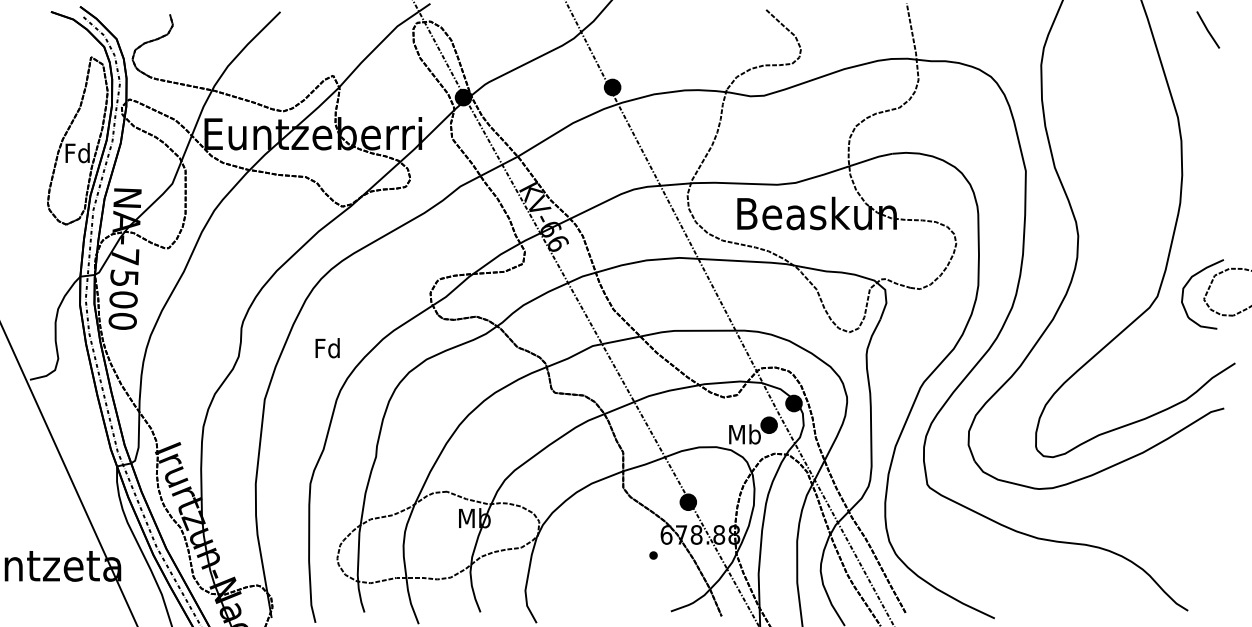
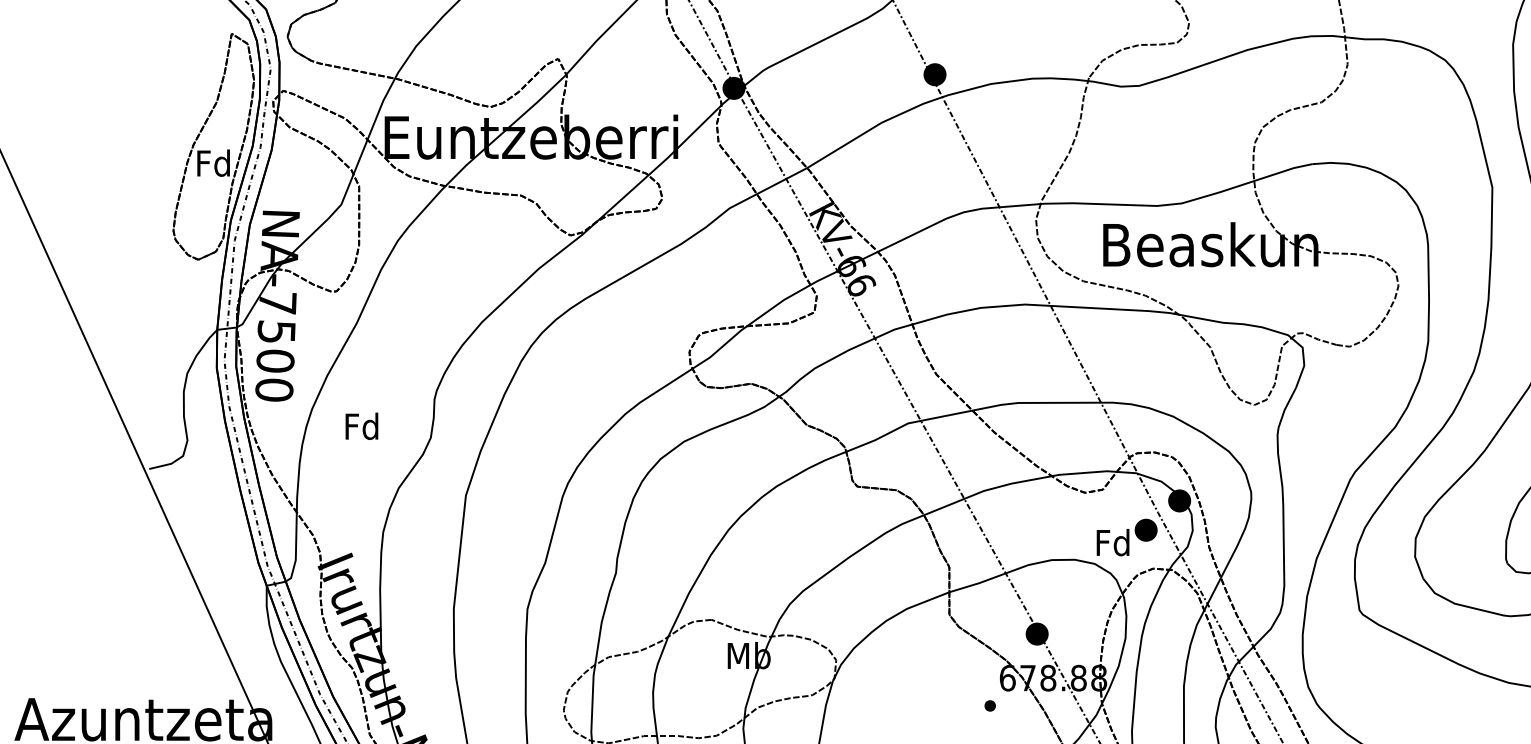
text: (327, 348) -> (361, 426), moved
text: (744, 434) -> (1112, 542), Mb -> Fd

